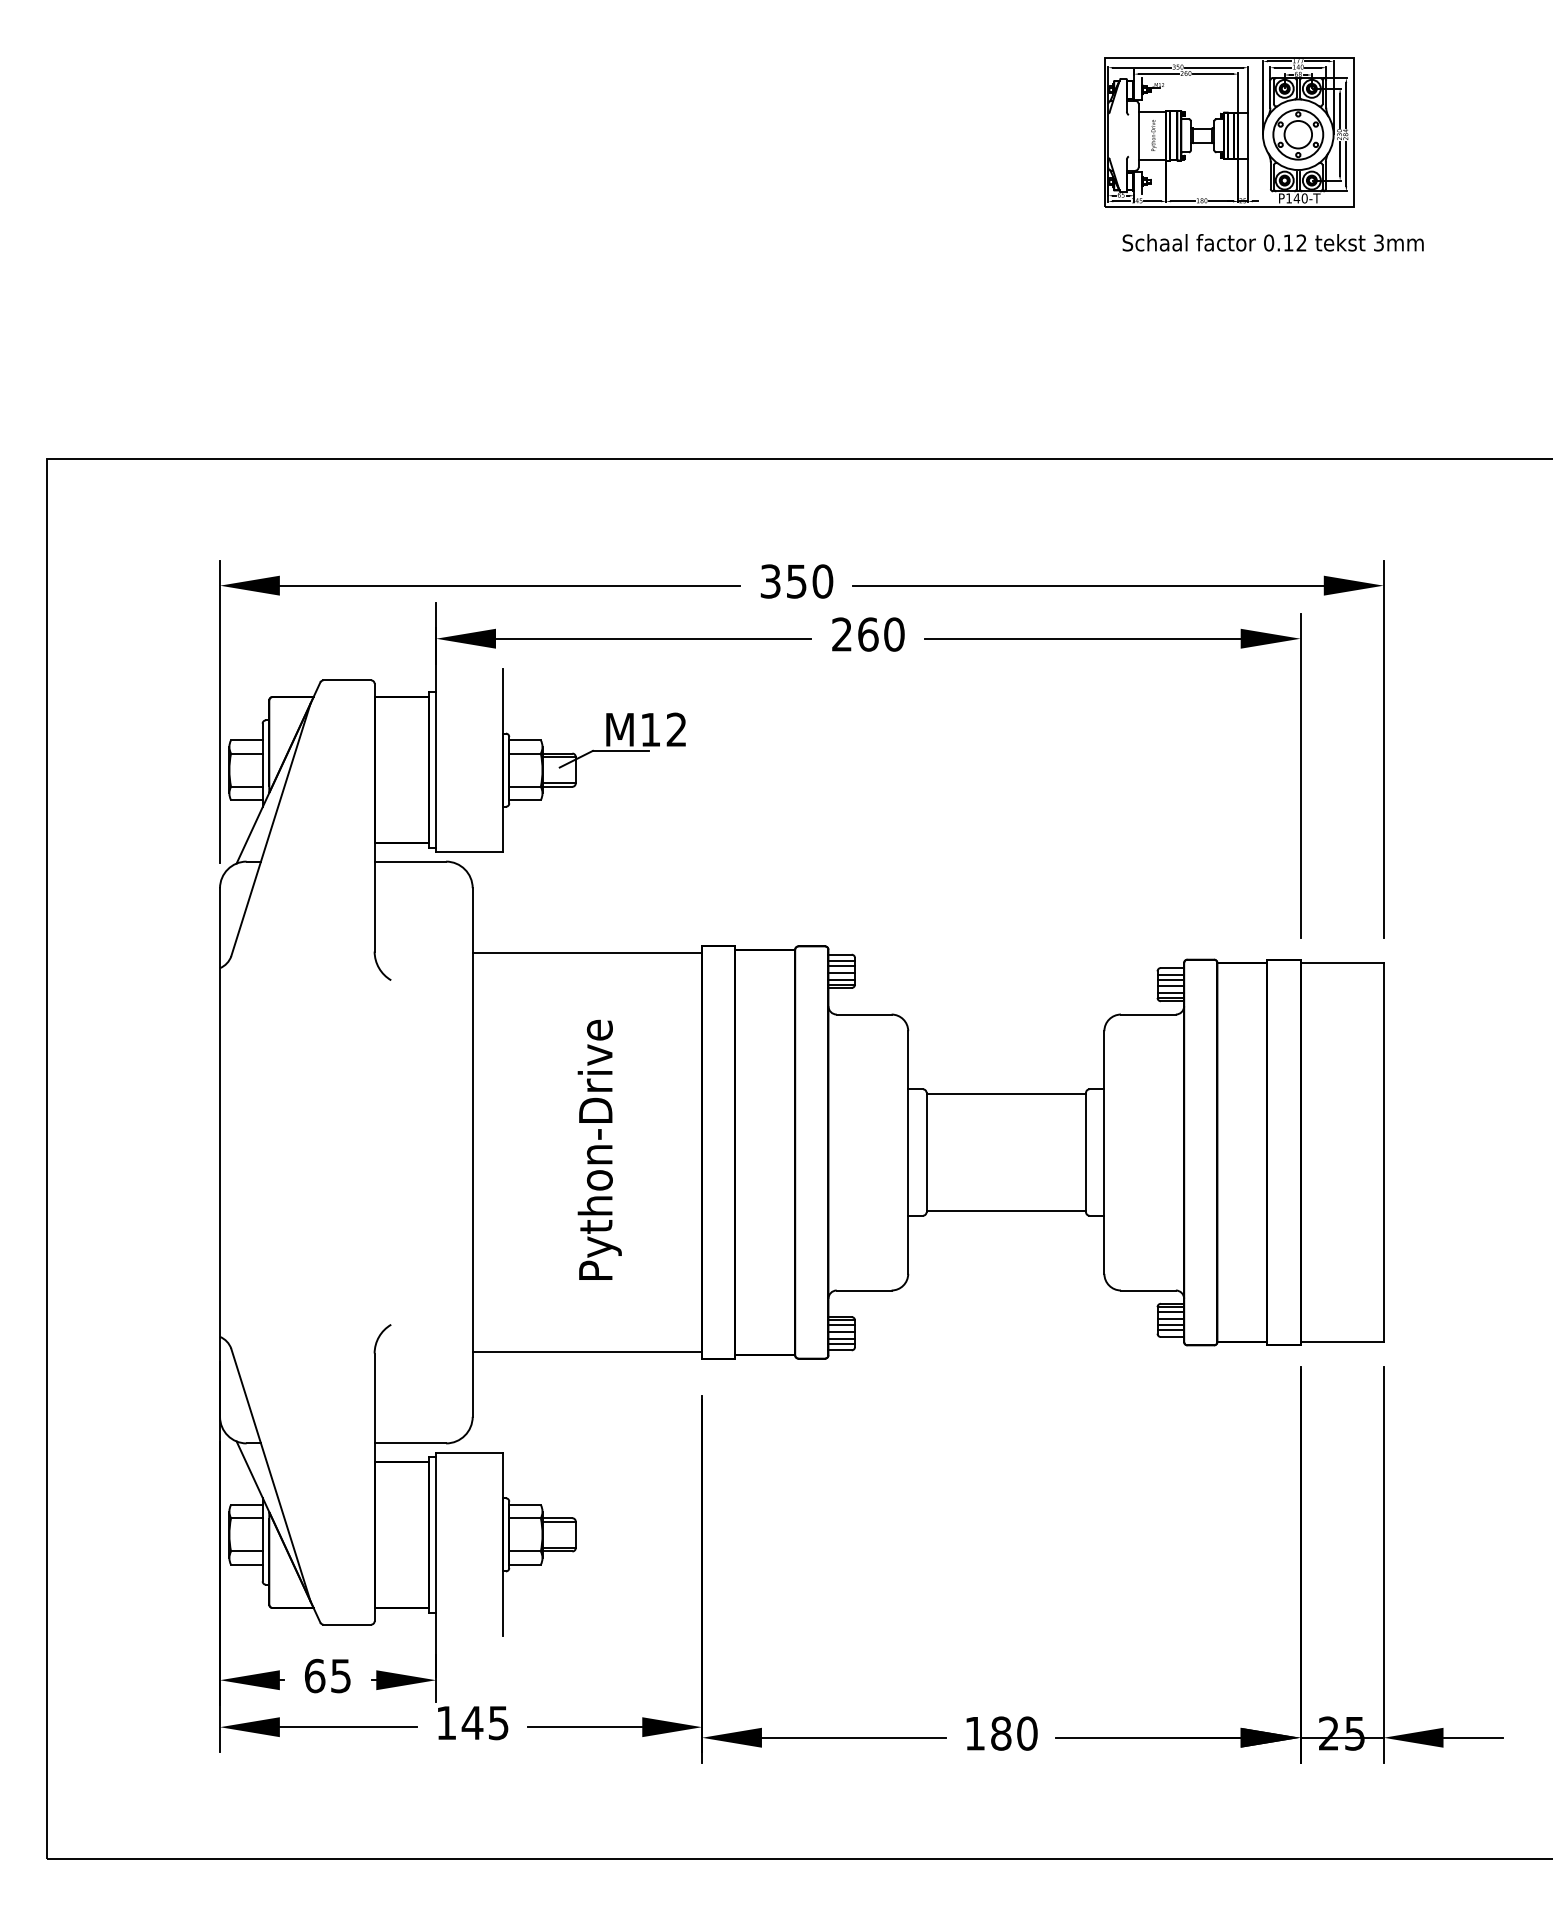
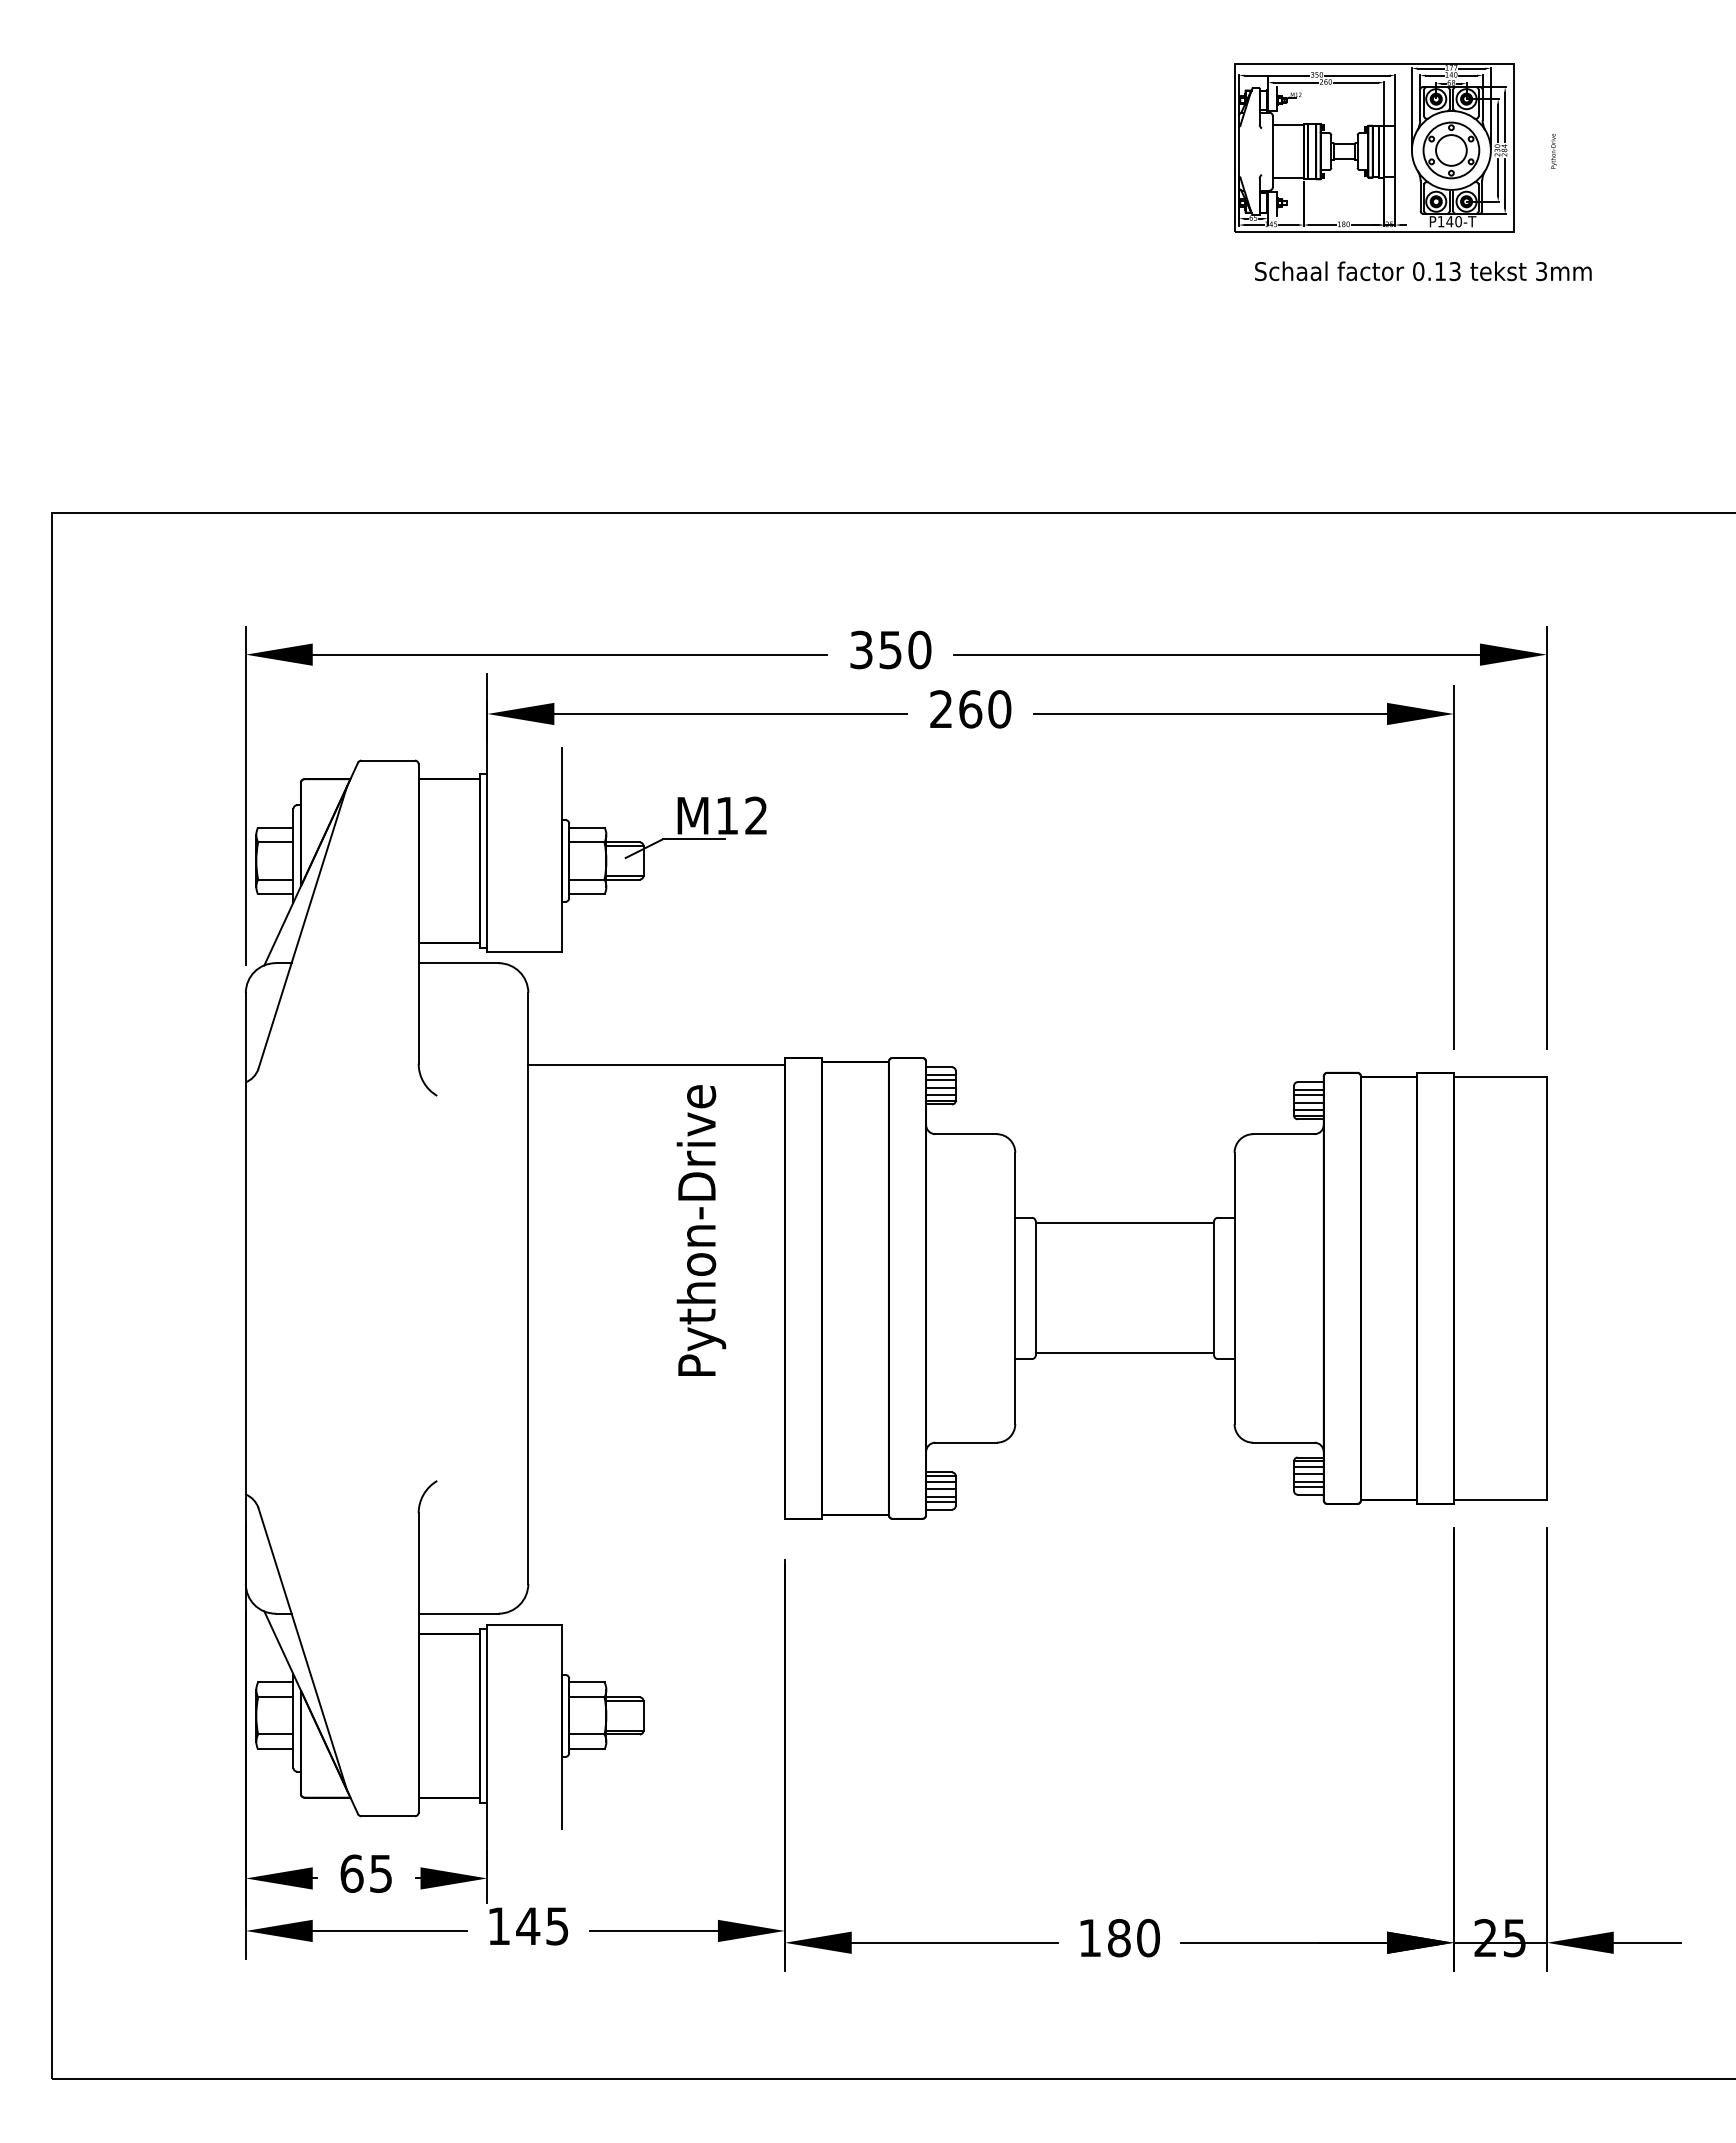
text: (1153, 135) -> (1553, 151), moved
text: (1301, 242) -> (1454, 271), 0.12 -> 0.13
text: (599, 1149) -> (701, 1230), moved
line: (587, 1352) -> (656, 1511), removed

